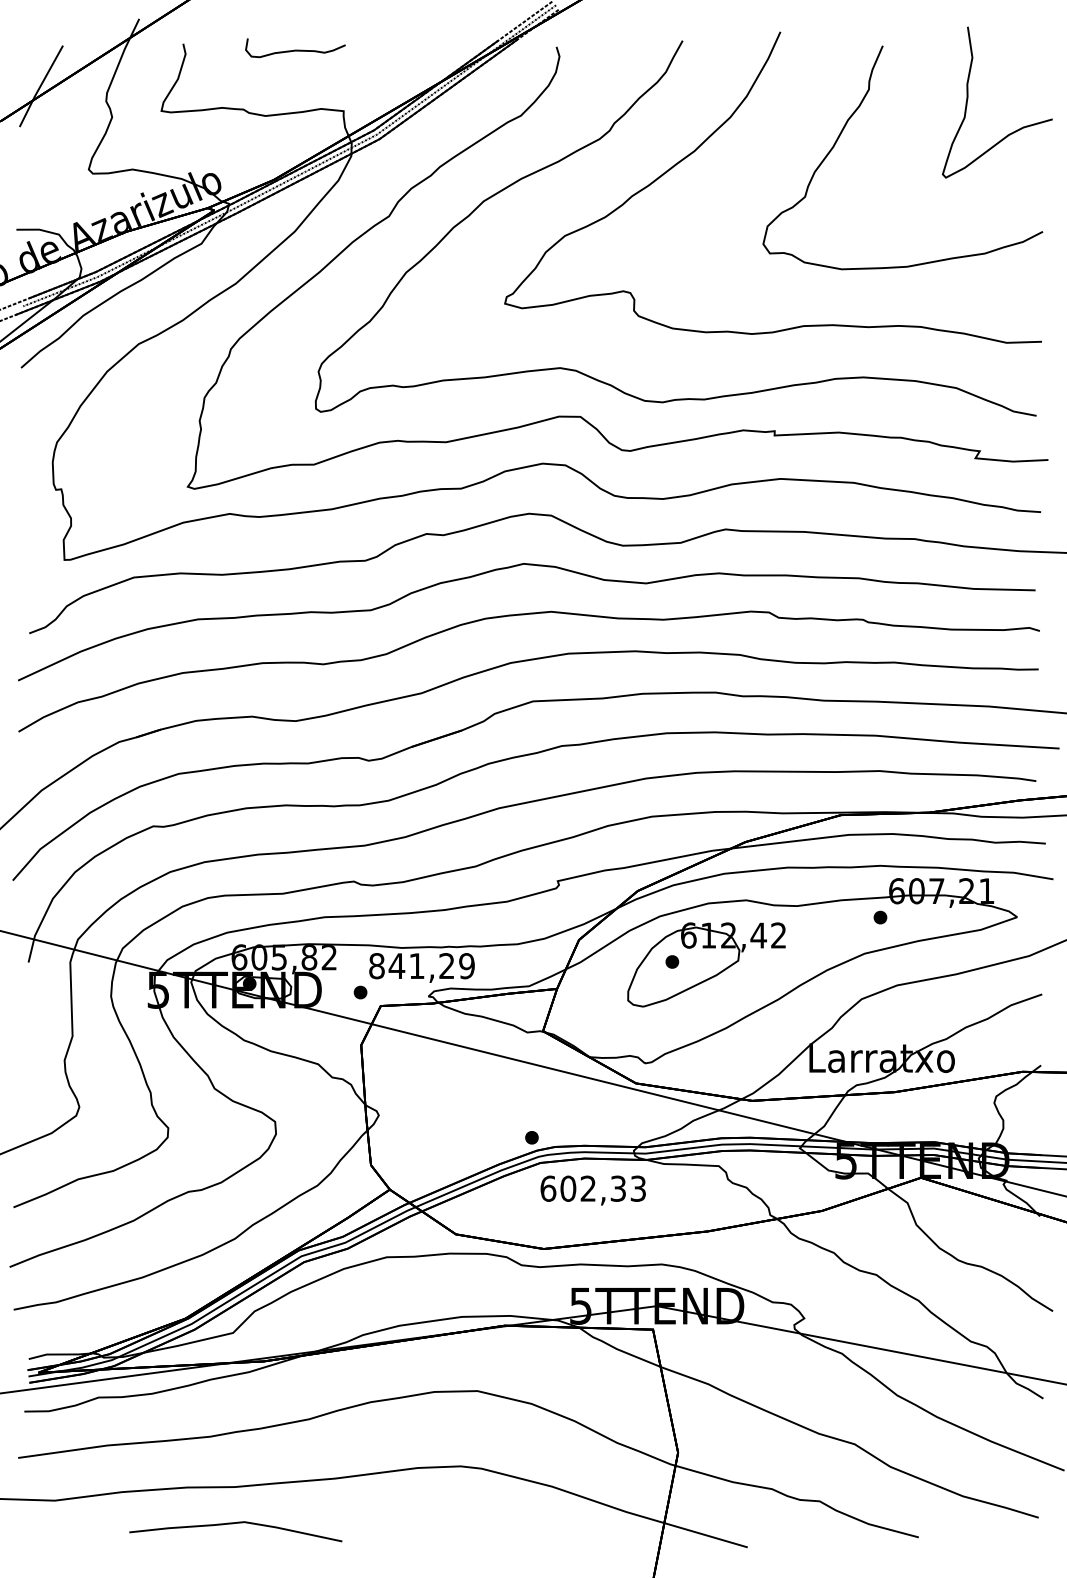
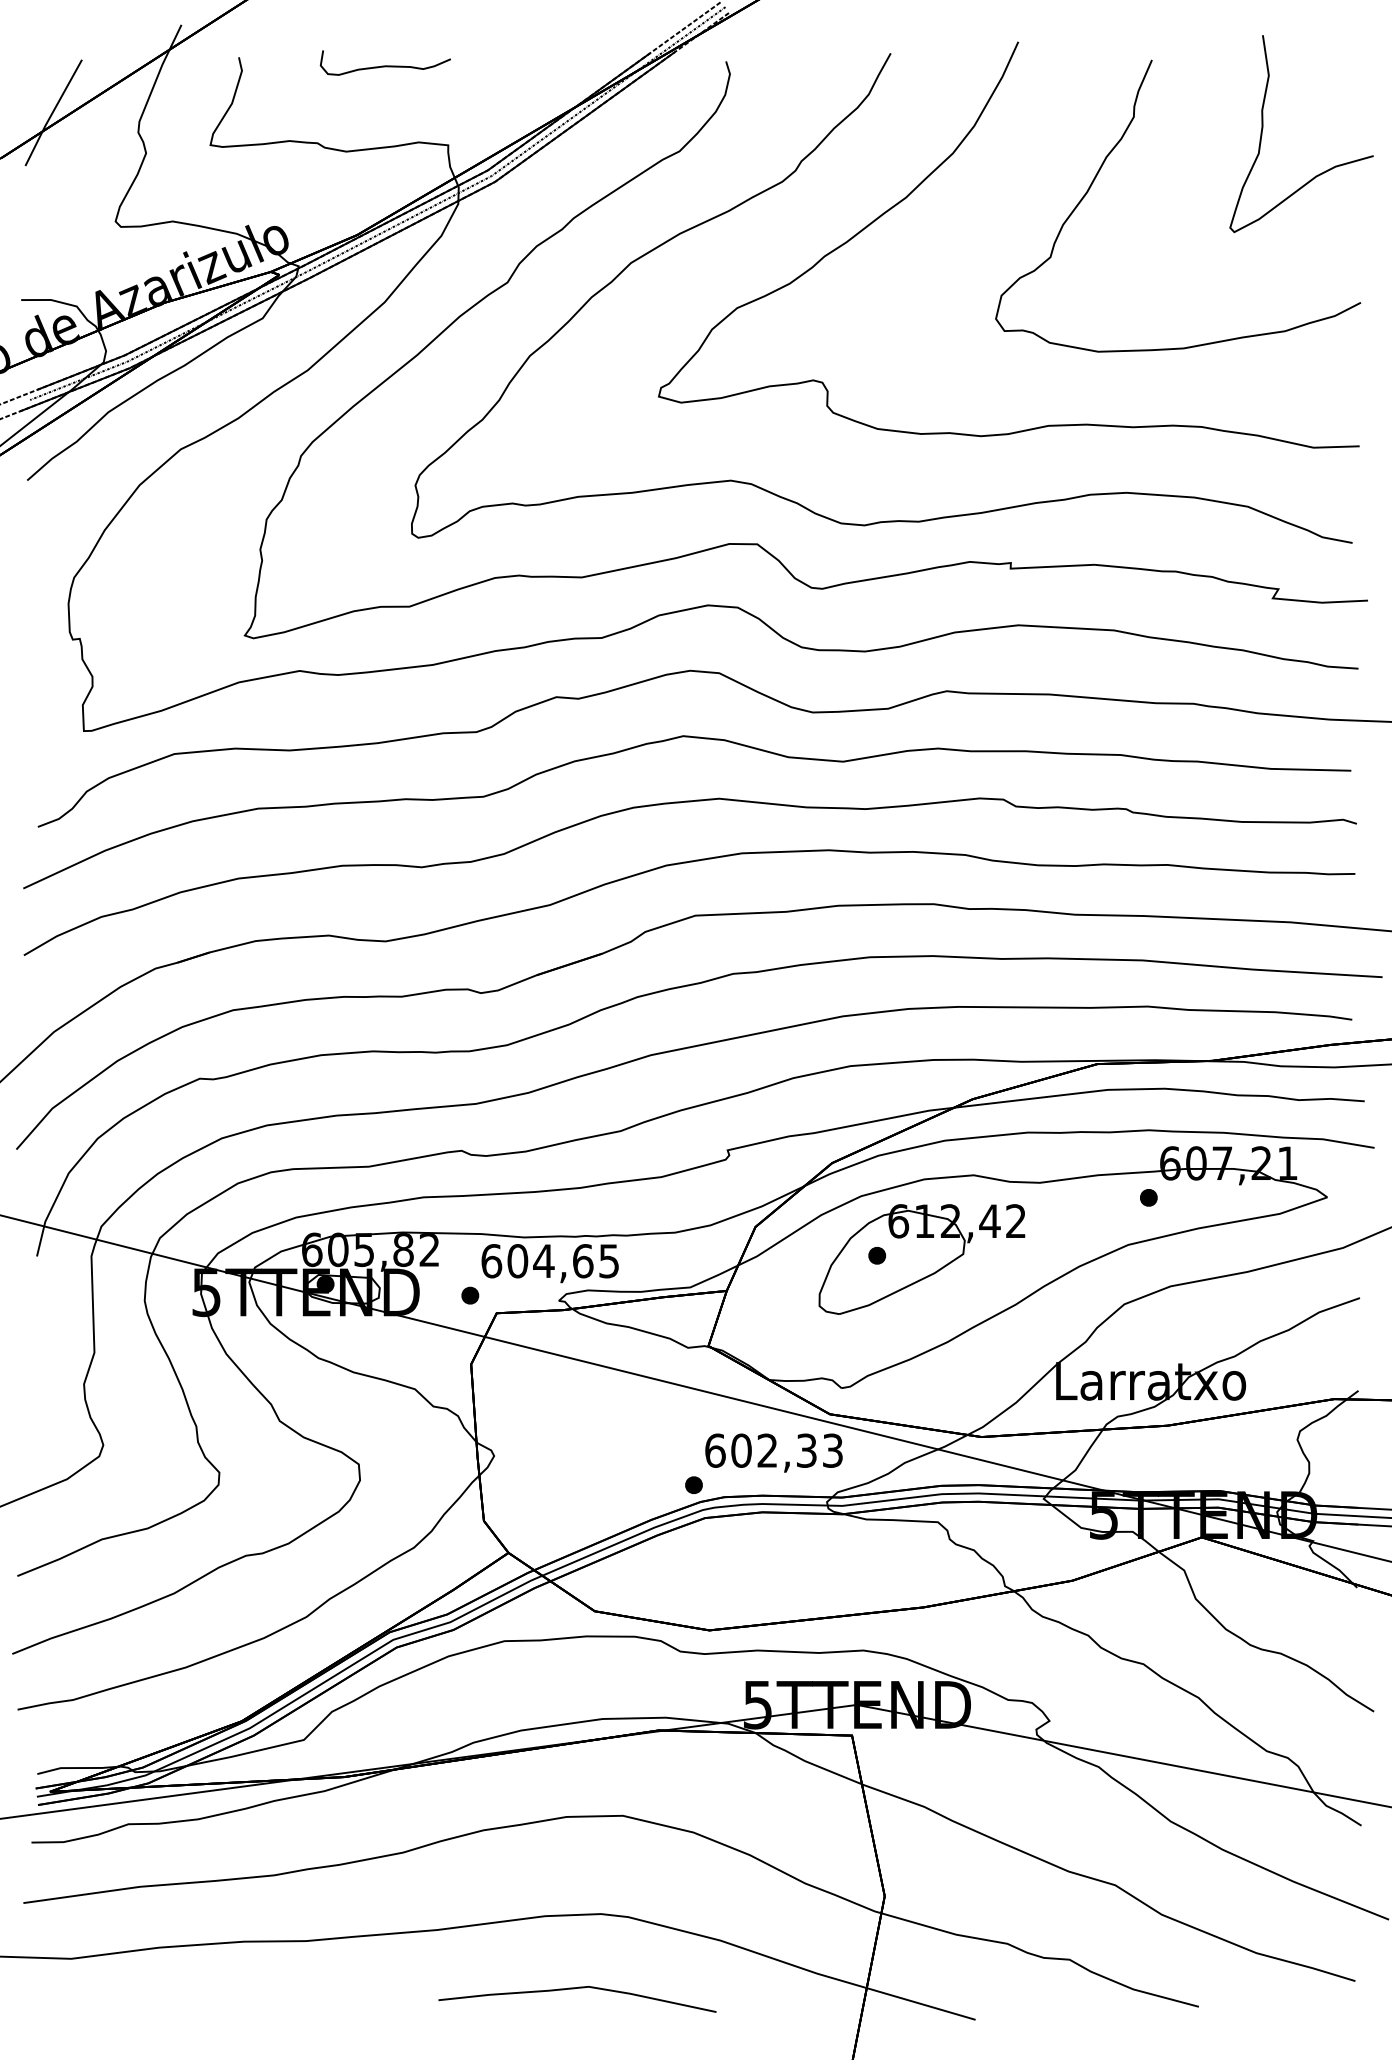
text: (422, 966) -> (550, 1261), 841,29 -> 604,65
text: (592, 1190) -> (773, 1452), moved
curve: (233, 1524) -> (574, 1989), moved

